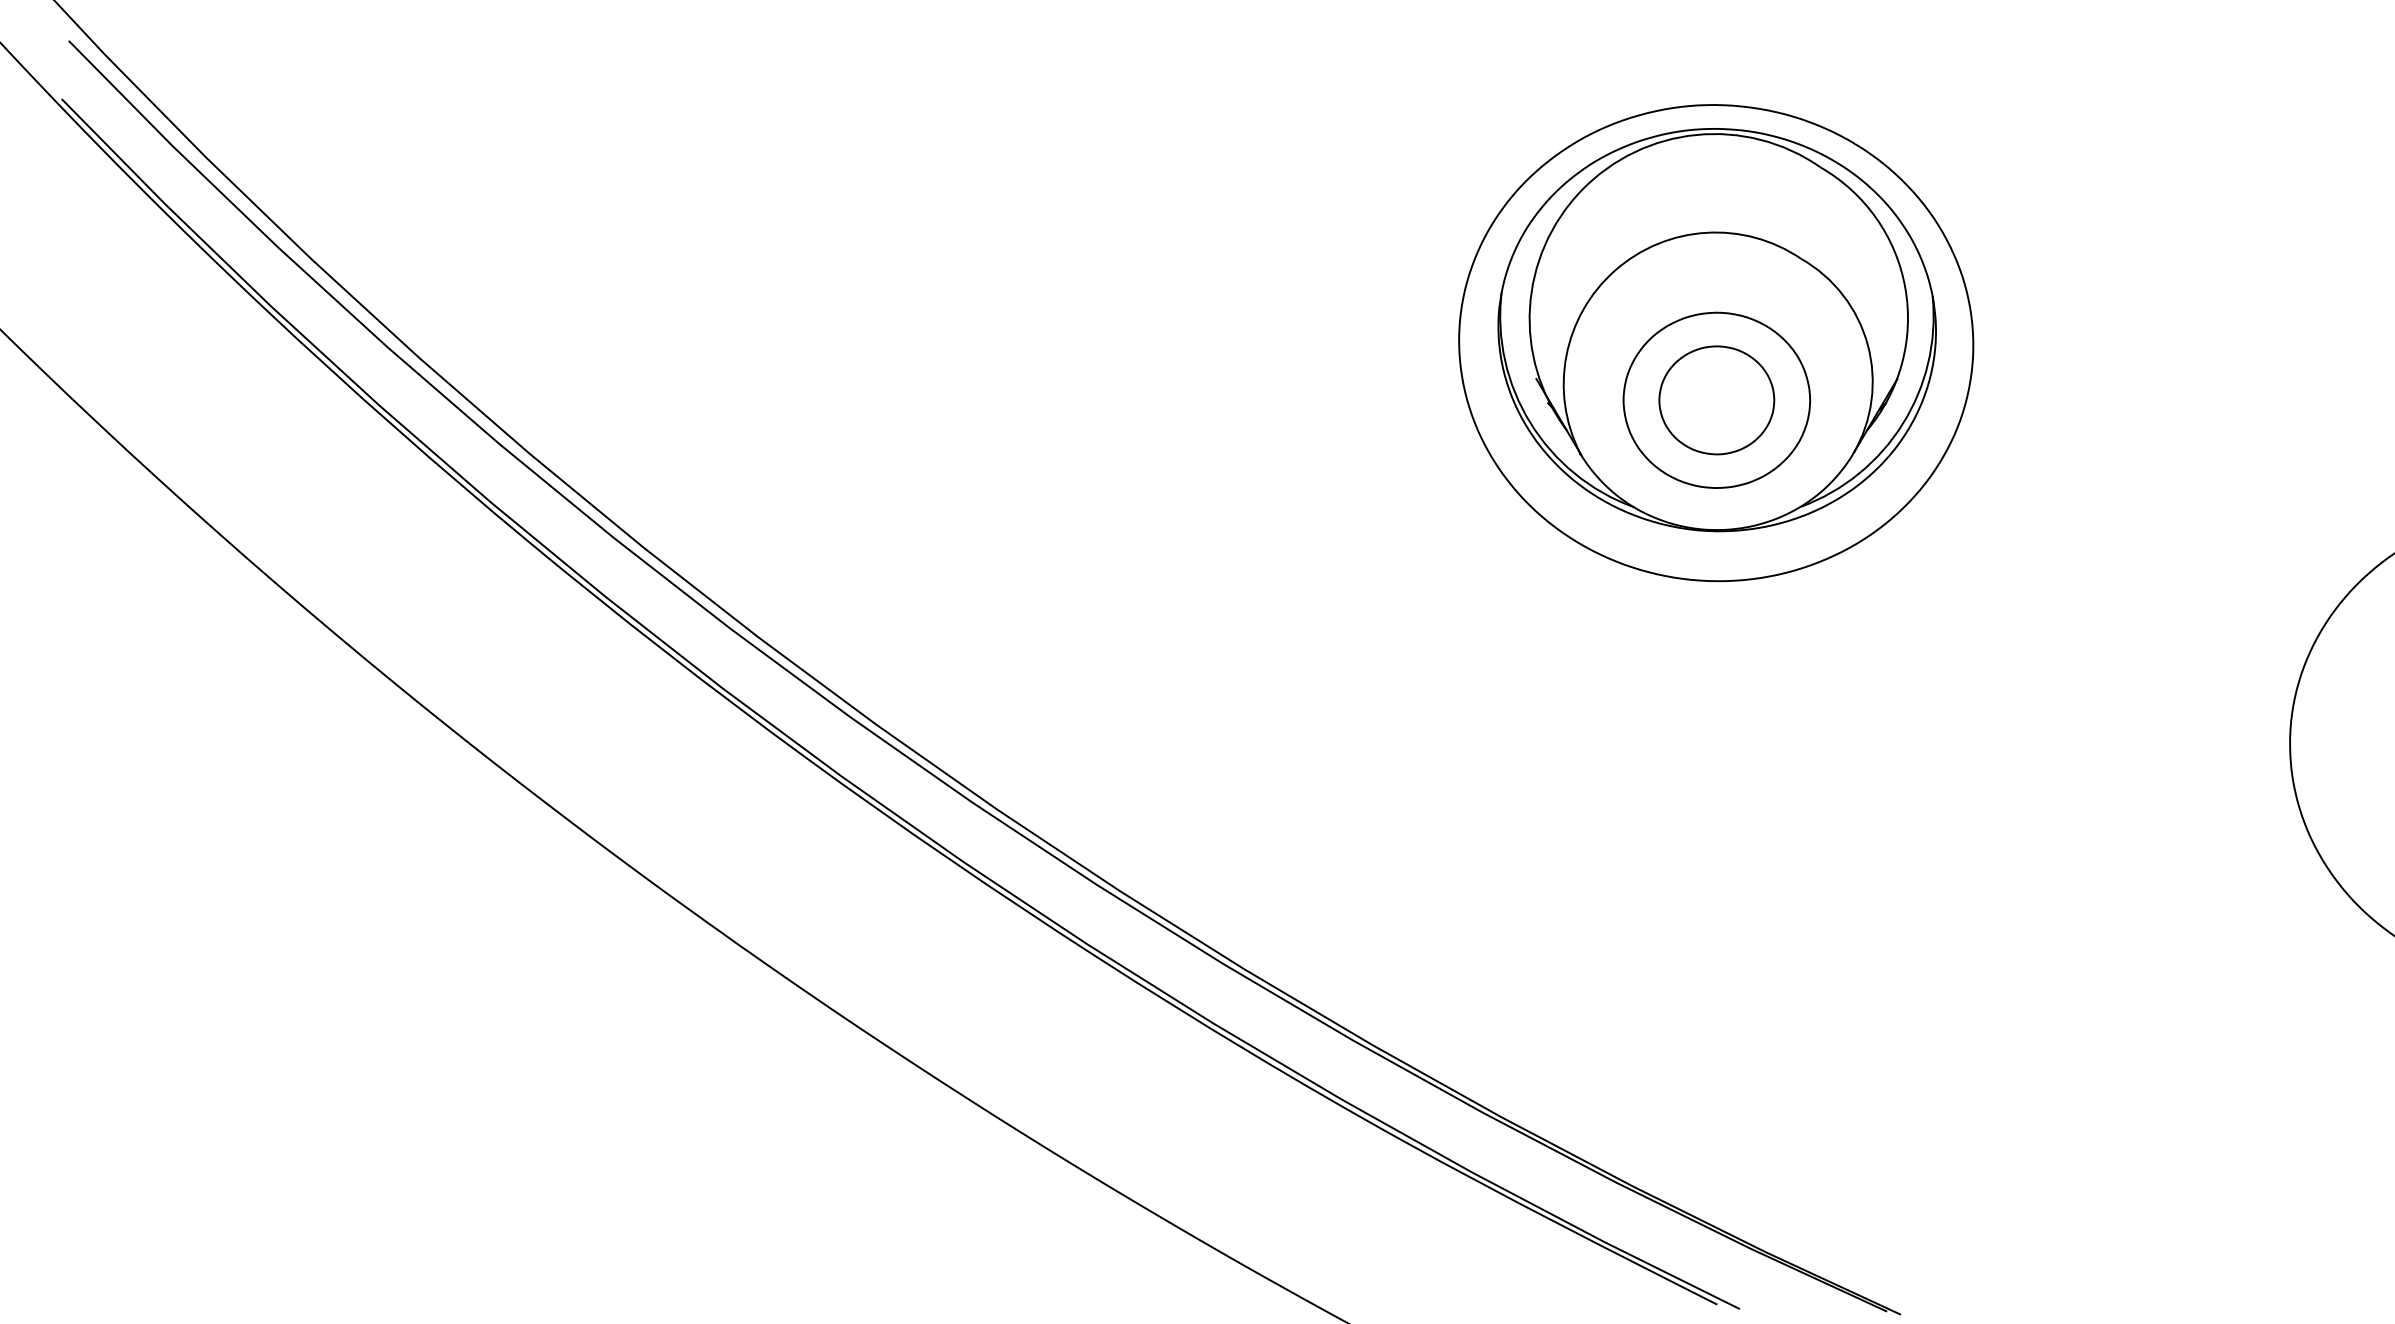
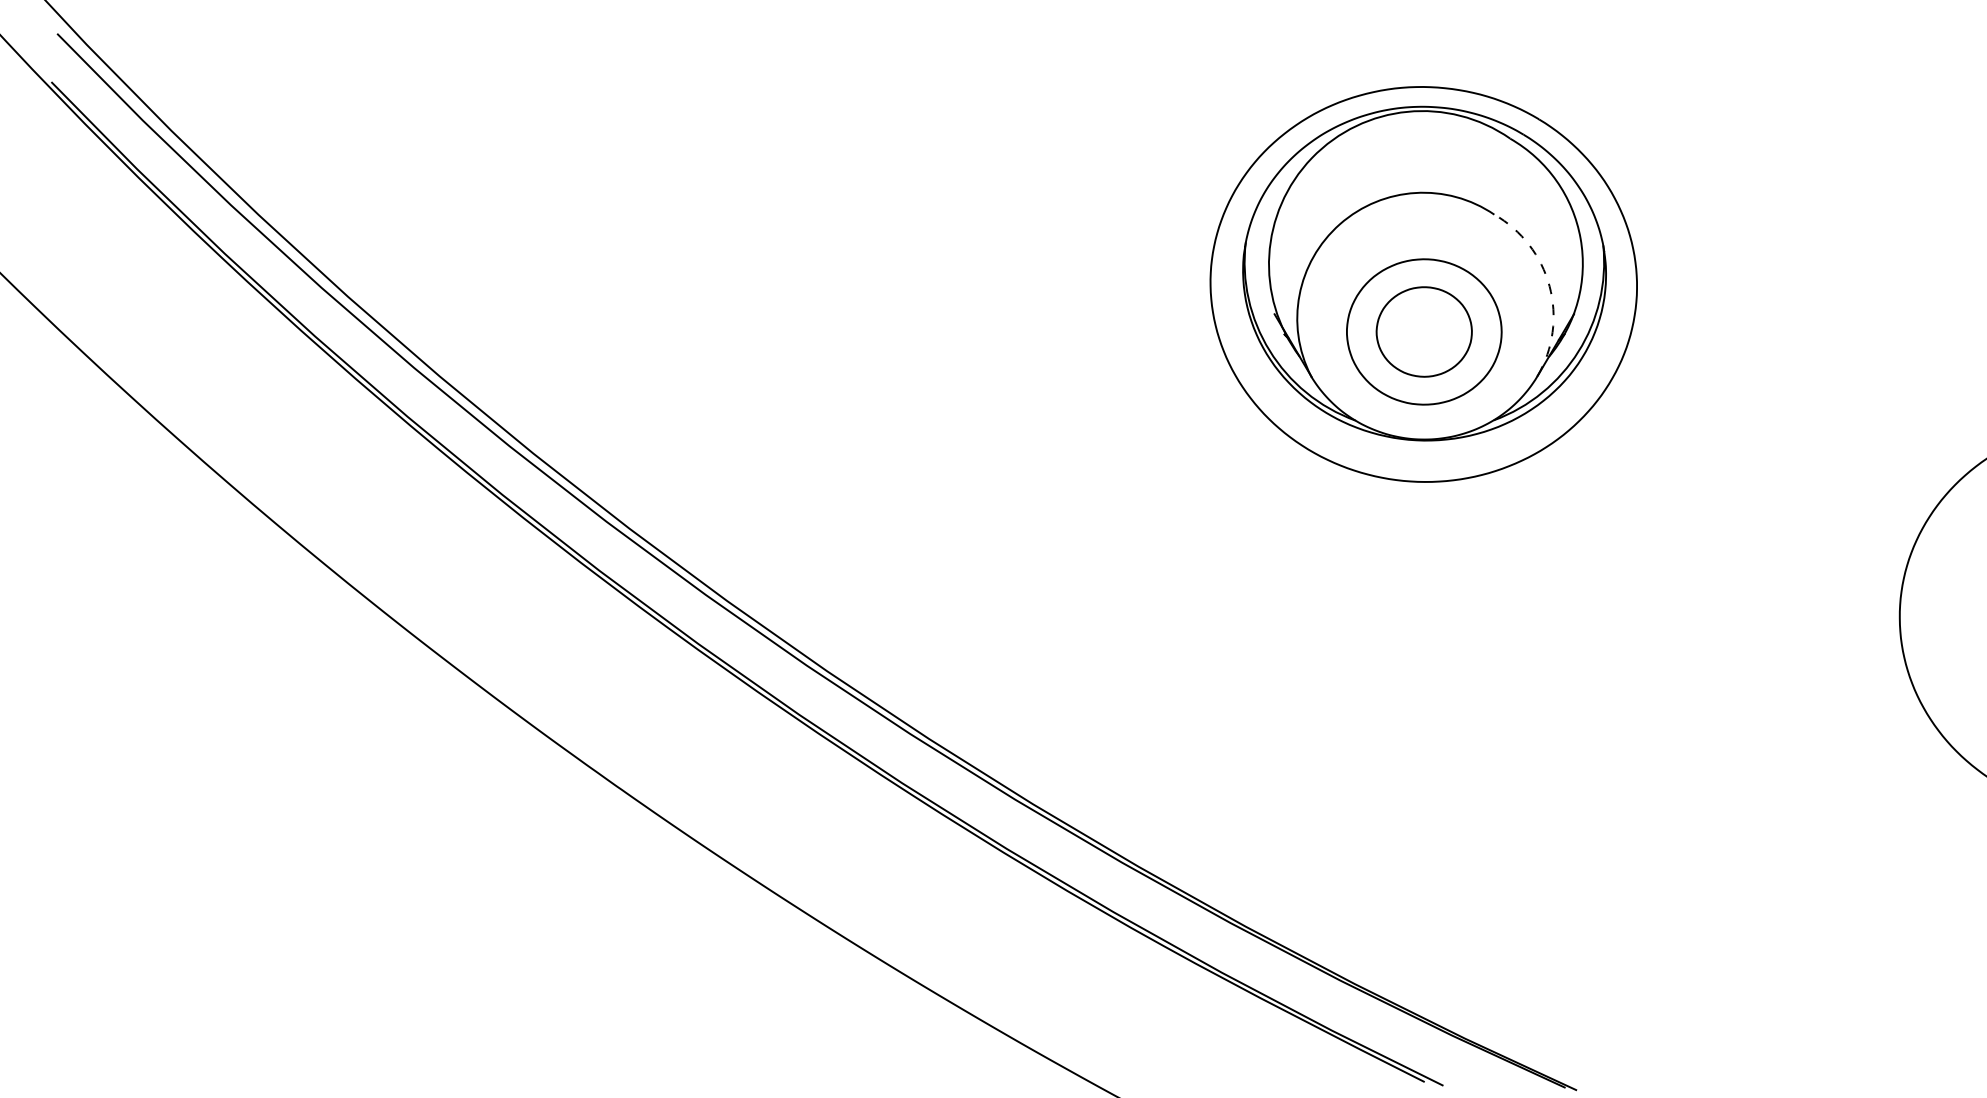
arc: (1867, 345) -> (1549, 286), solid -> dashed

